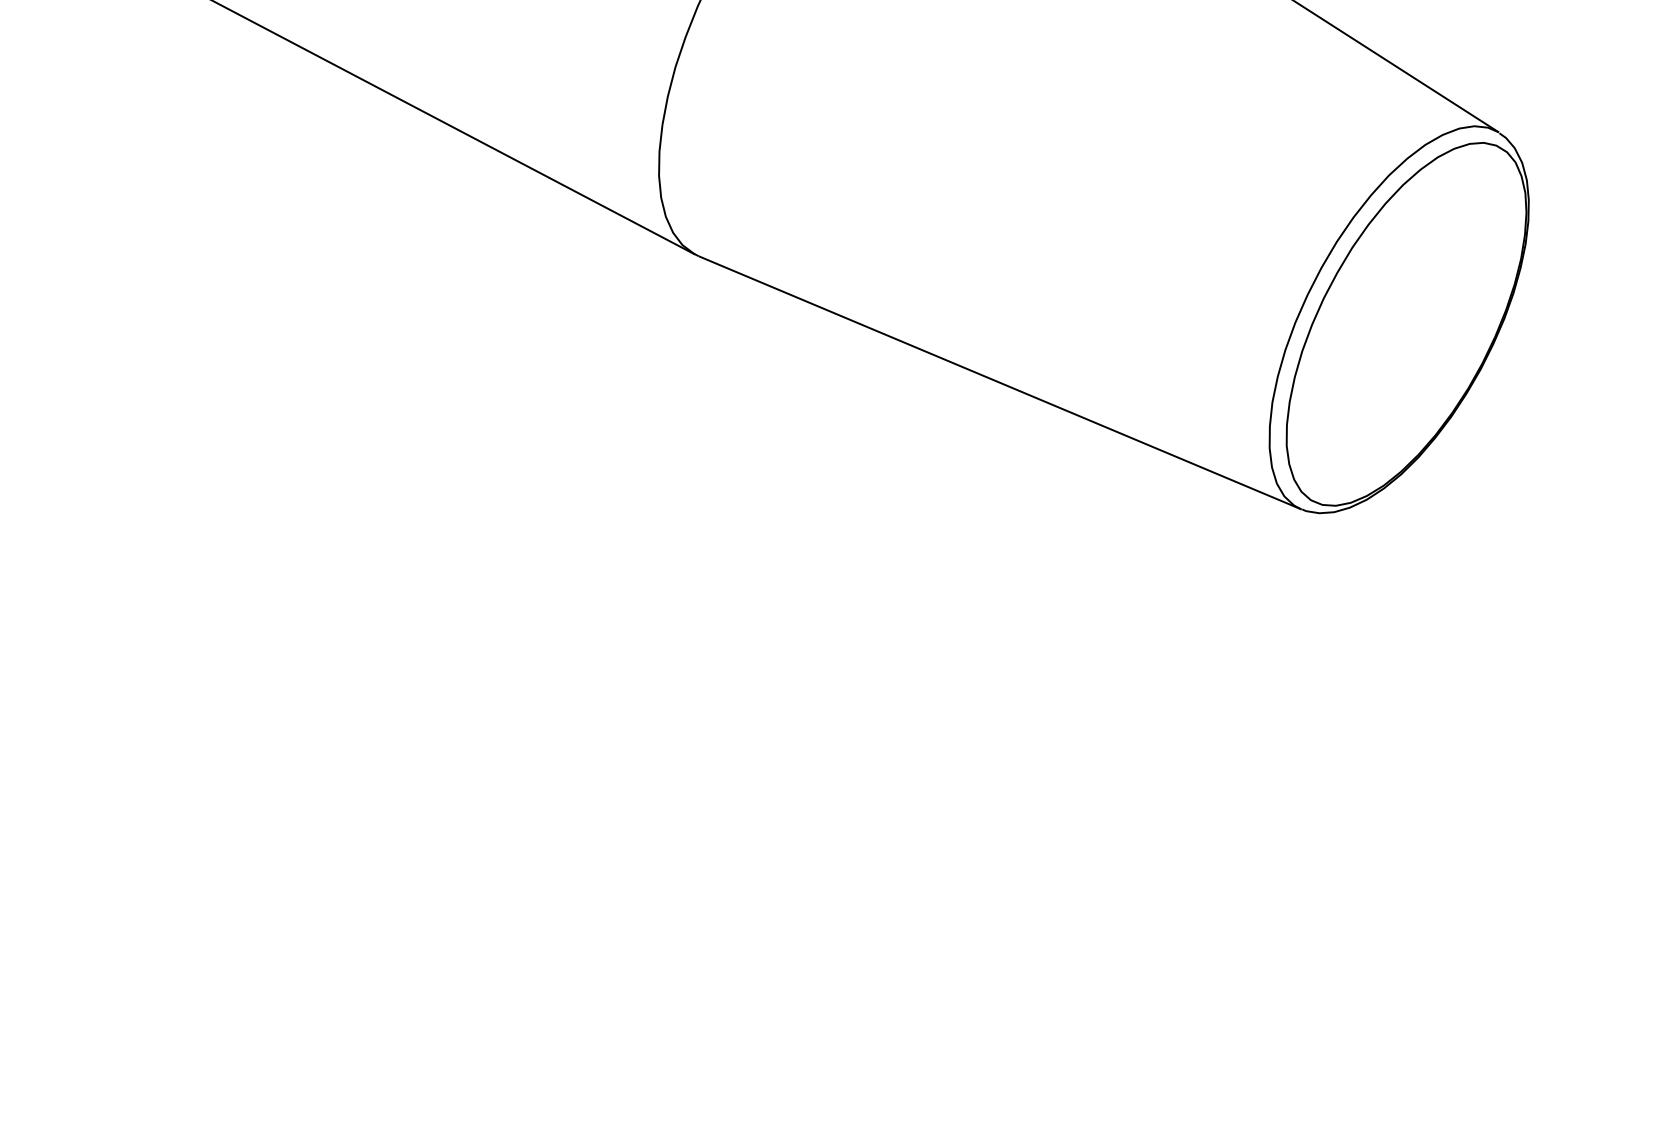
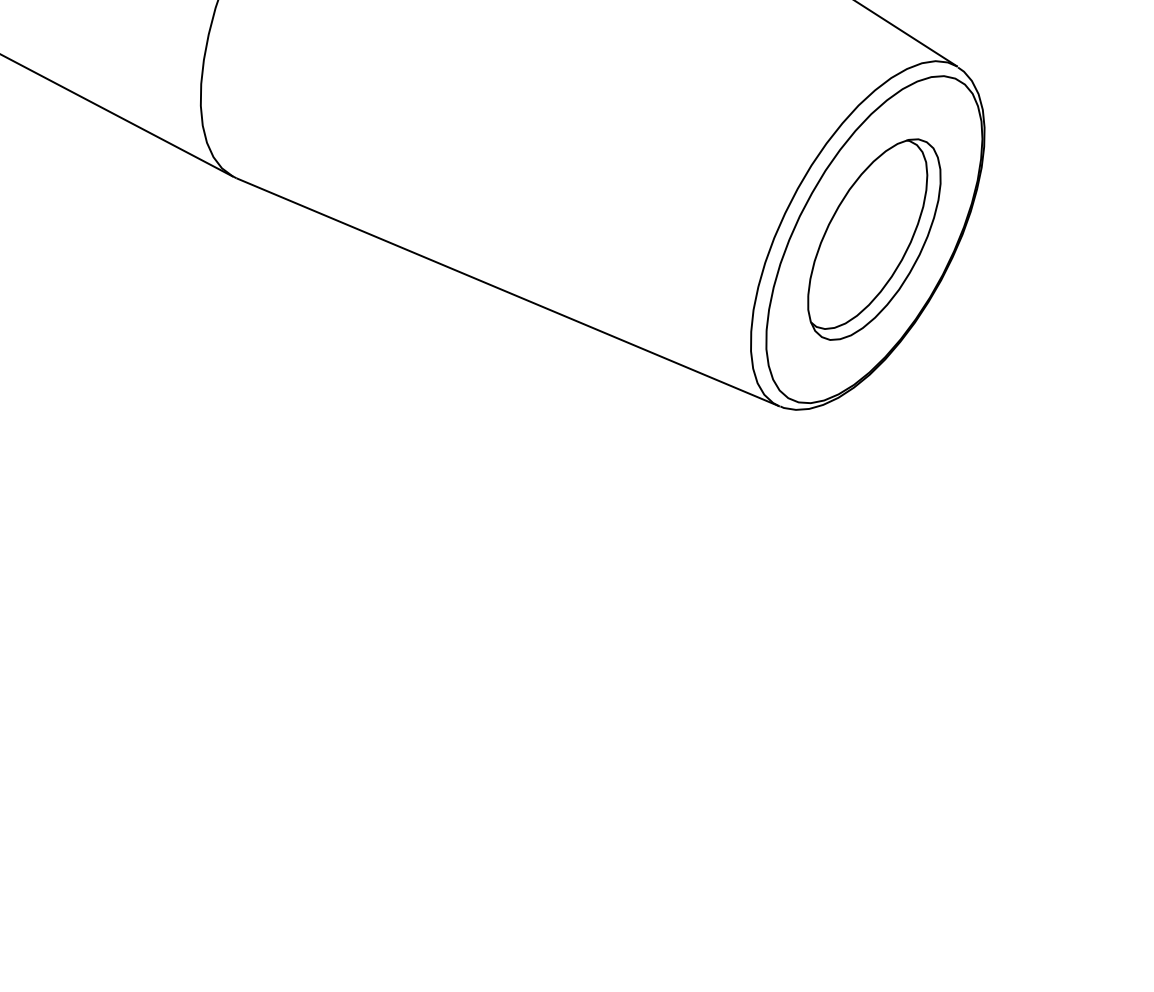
part: (1406, 324) -> (874, 239), added

